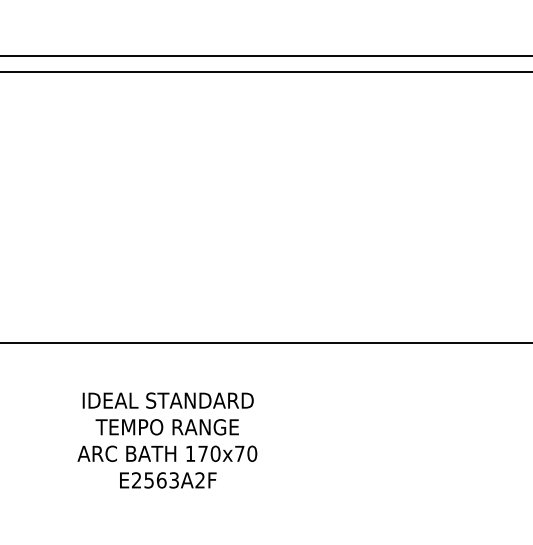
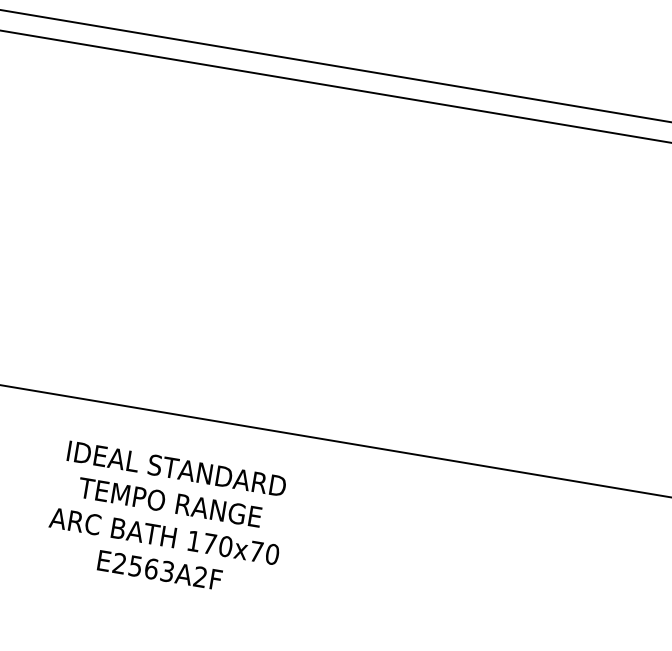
text: (167, 440) -> (167, 519), moved

